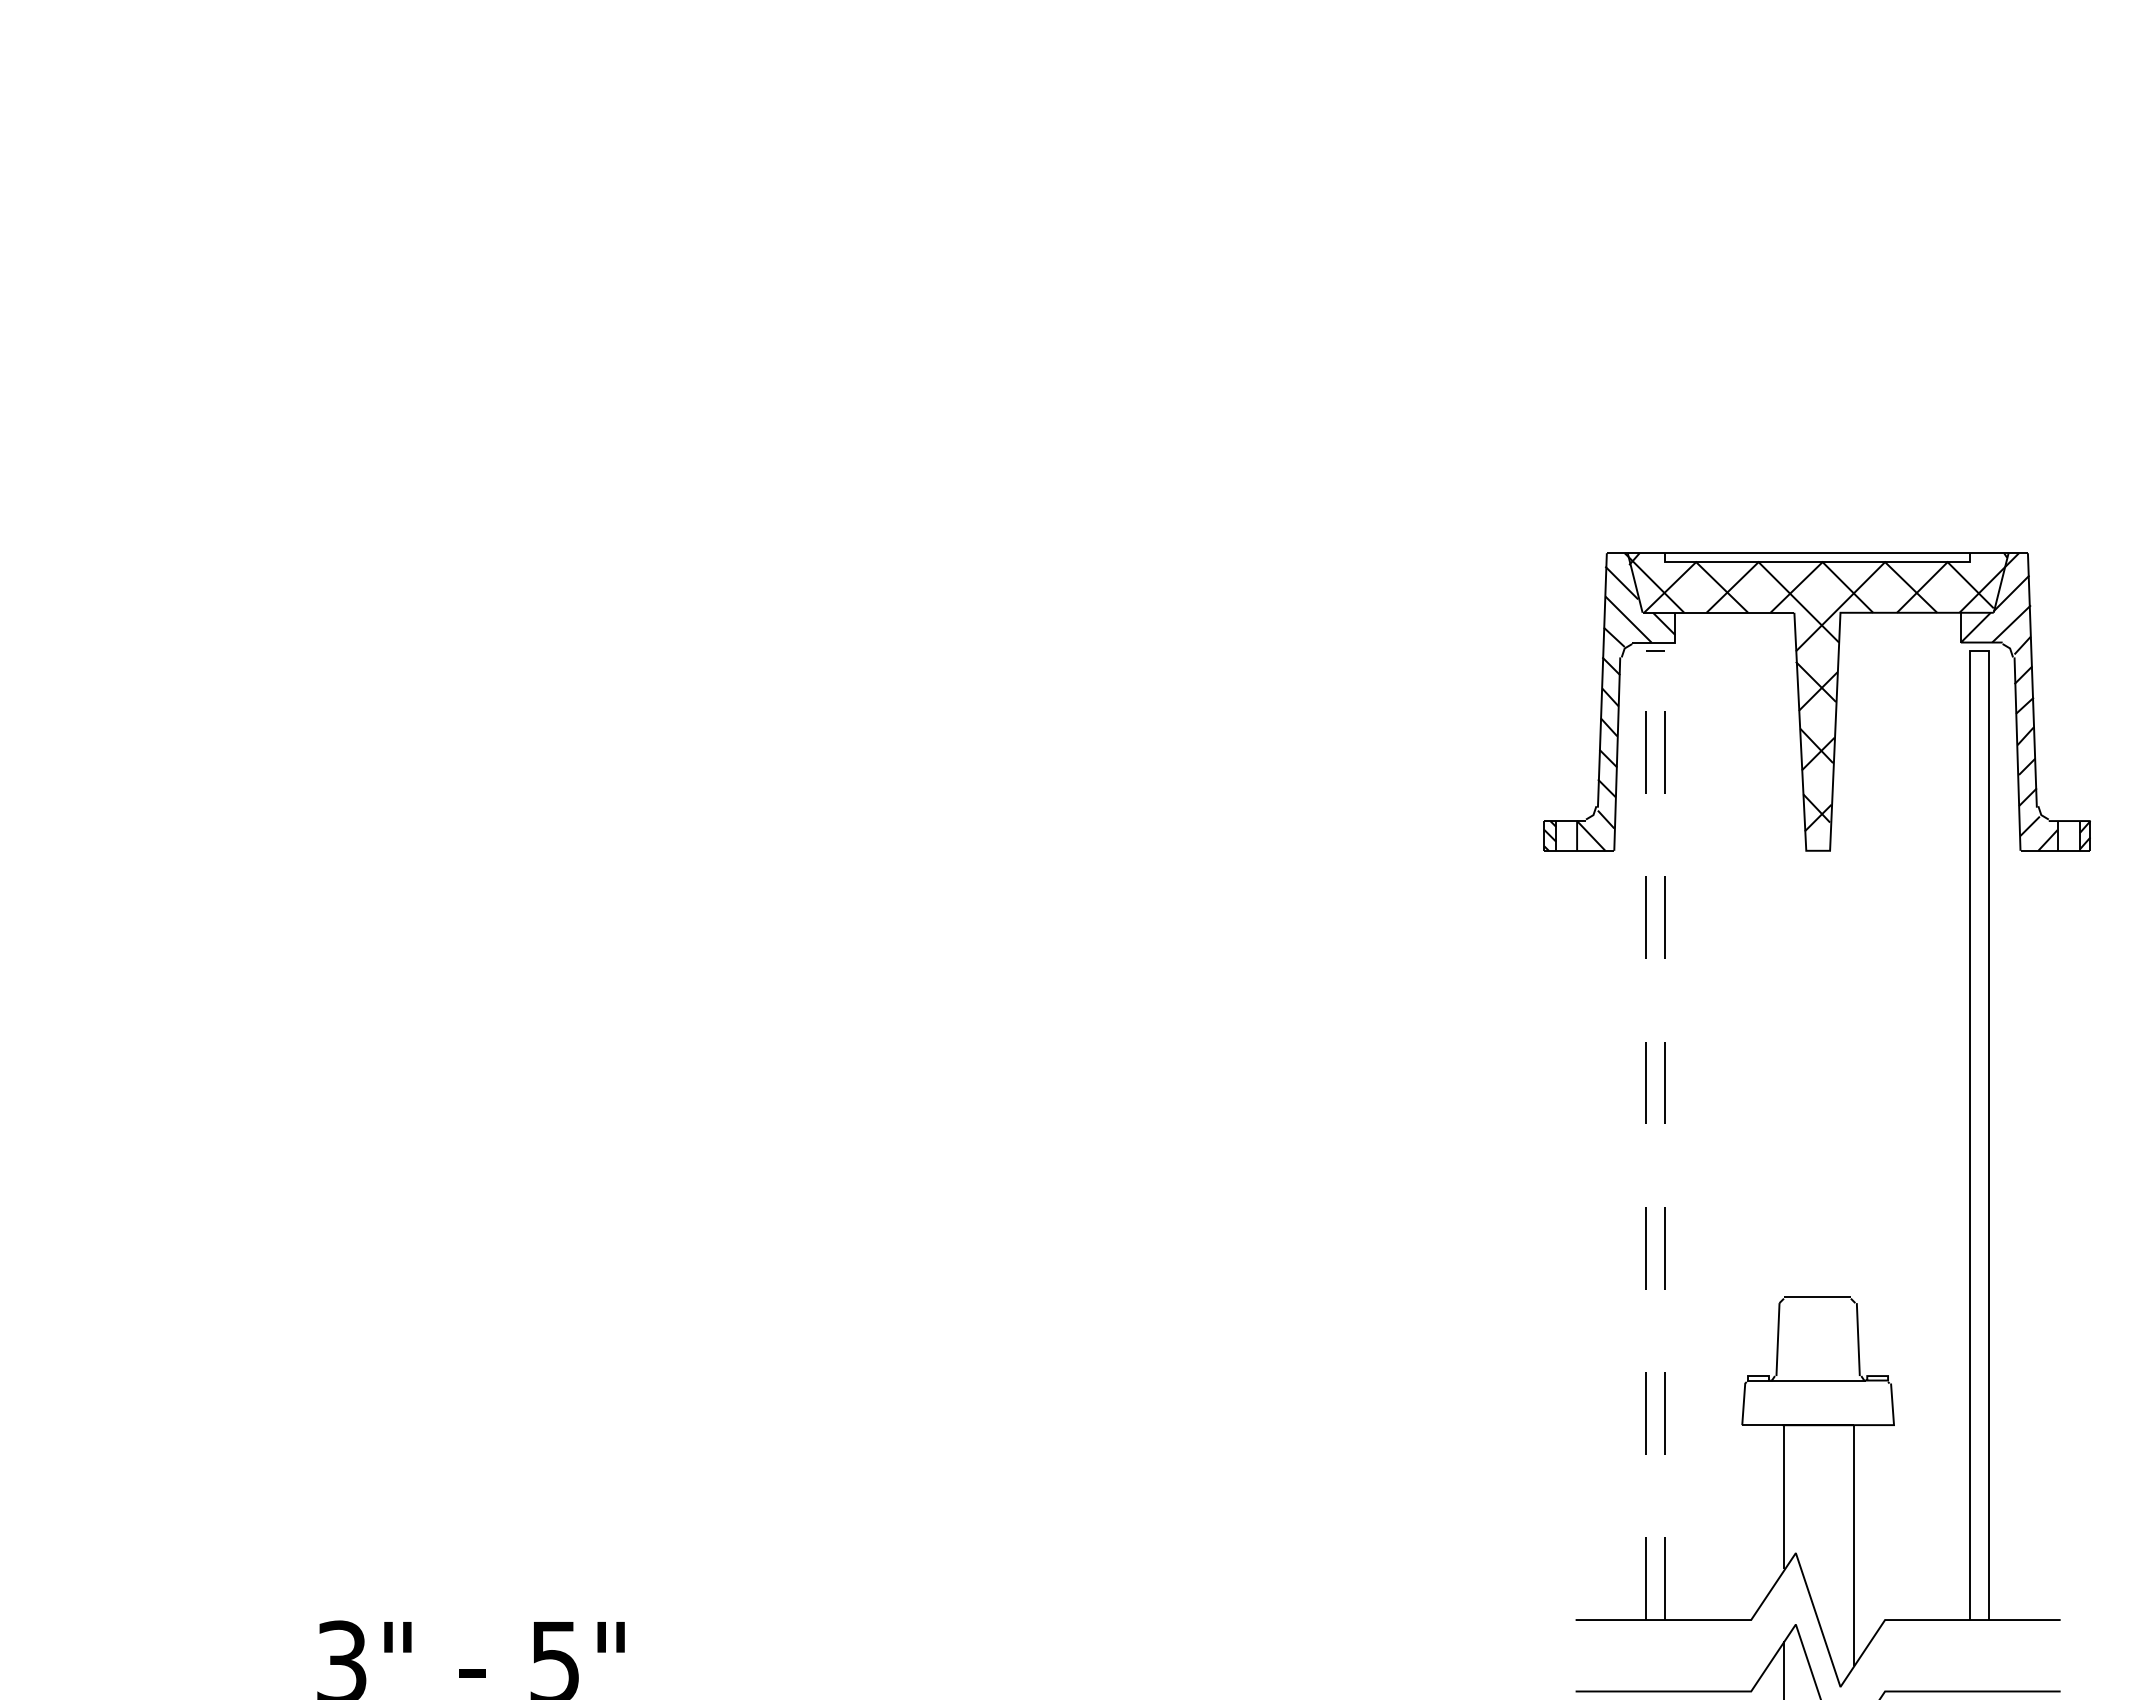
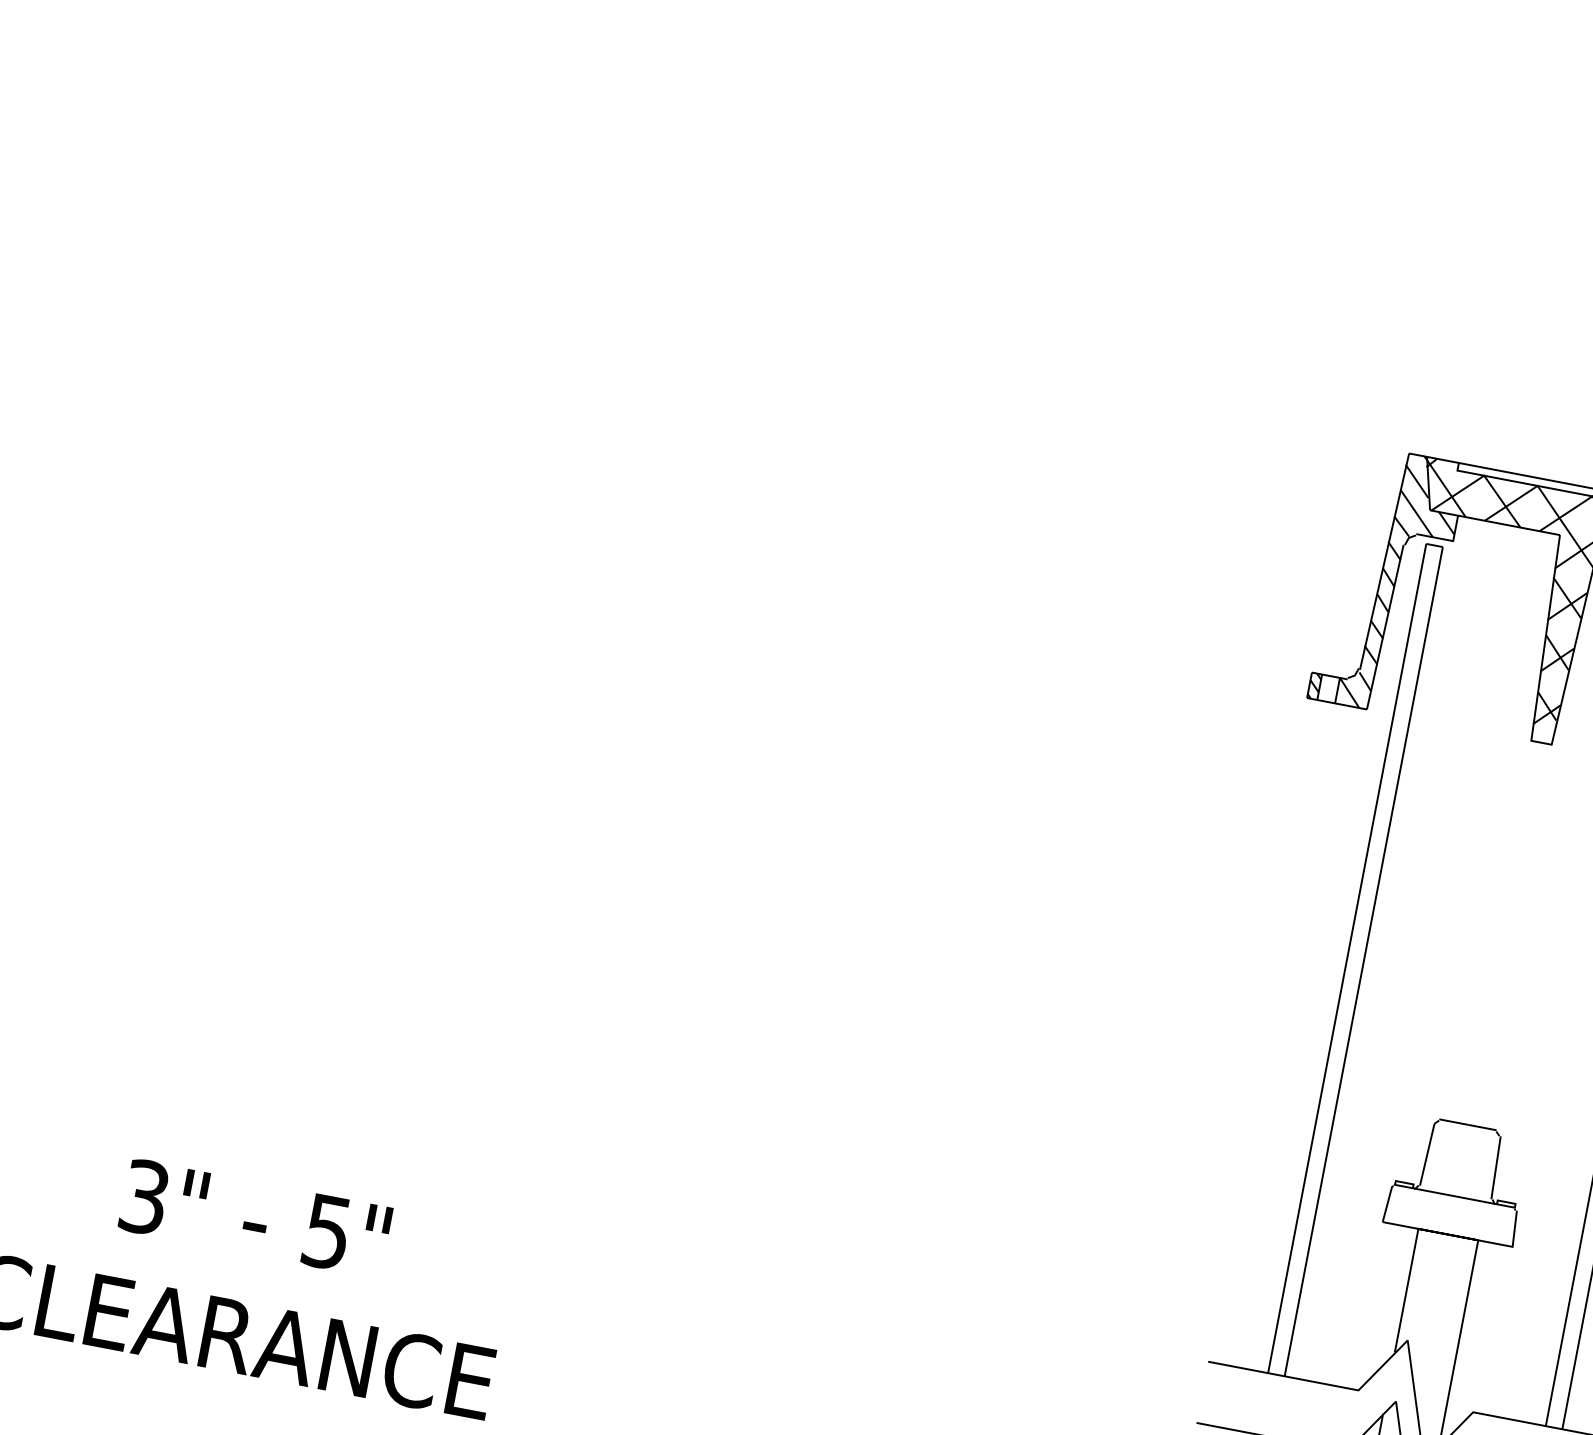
line: (1645, 1135) -> (1347, 958), dashed -> solid
line: (1664, 1135) -> (1363, 961), dashed -> solid

